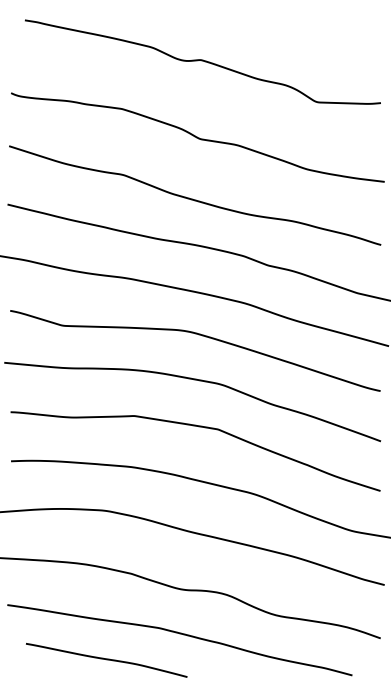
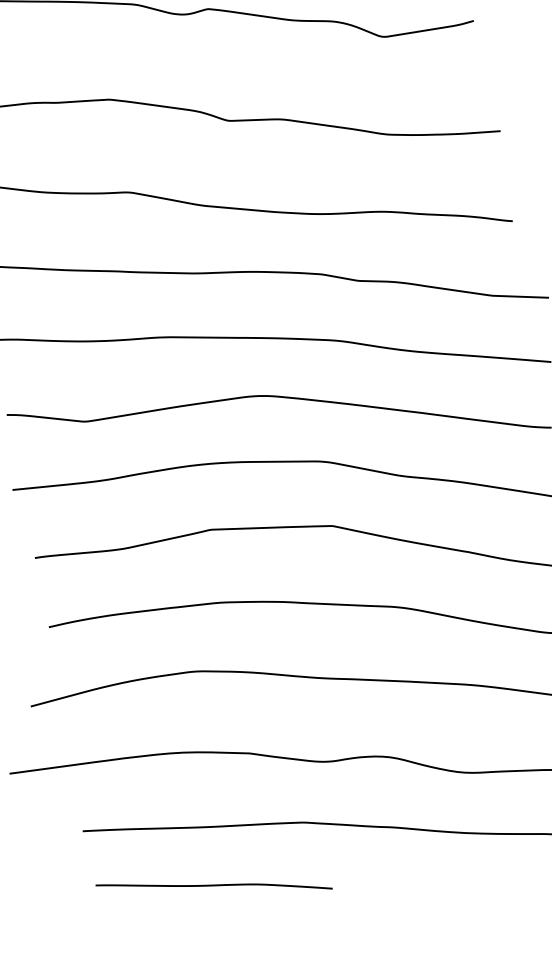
curve: (106, 660) -> (213, 887), moved

